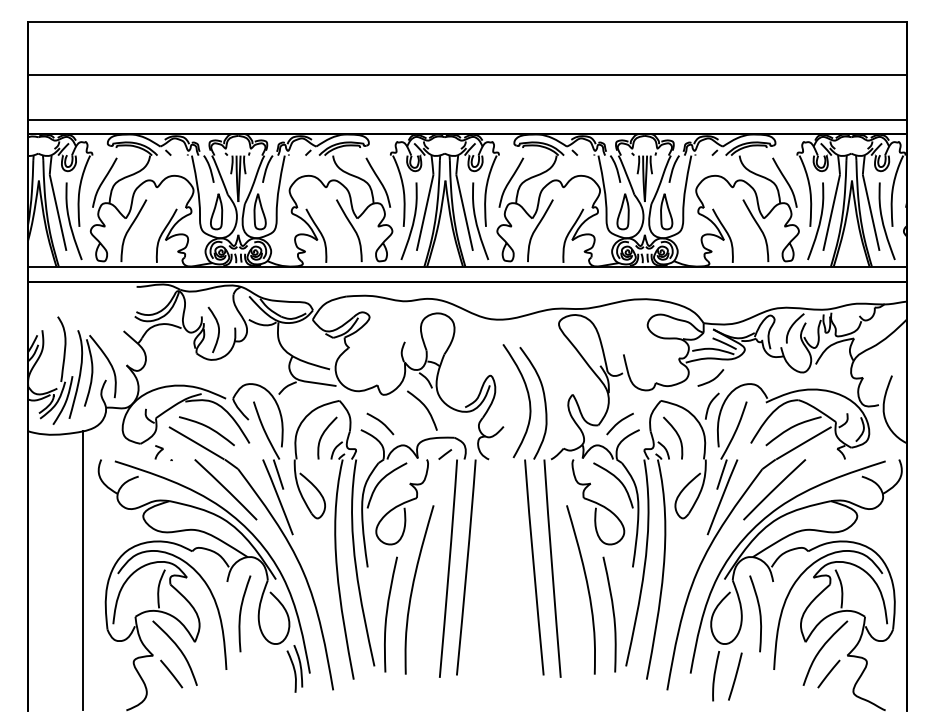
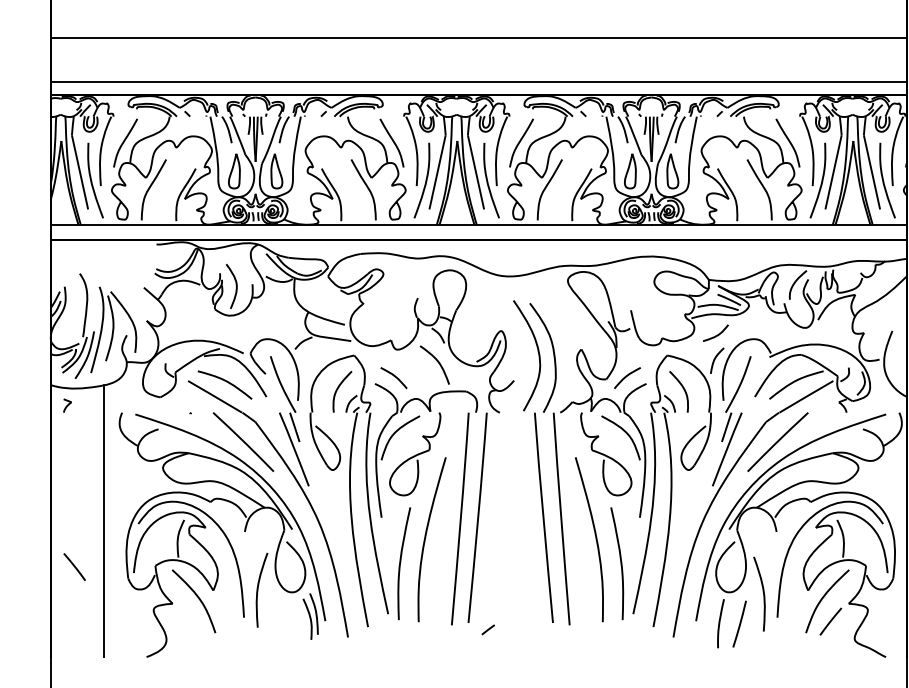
part: (158, 452) -> (66, 405), moved
line: (445, 454) -> (488, 629), moved
curve: (241, 613) -> (258, 589), moved
curve: (759, 613) -> (763, 593), moved
line: (171, 673) -> (74, 566), moved

